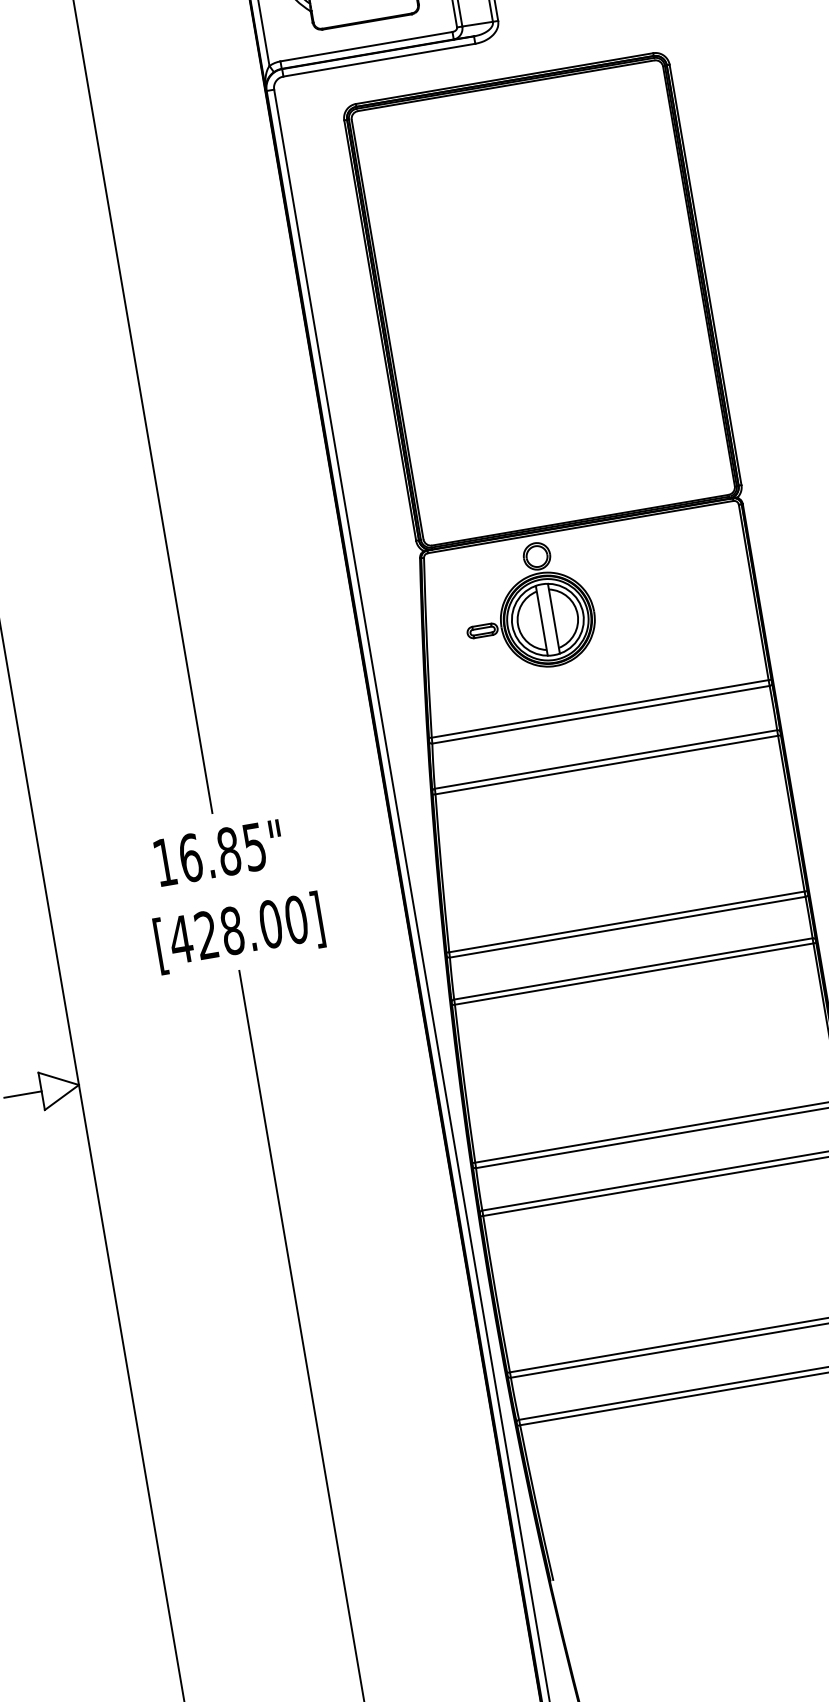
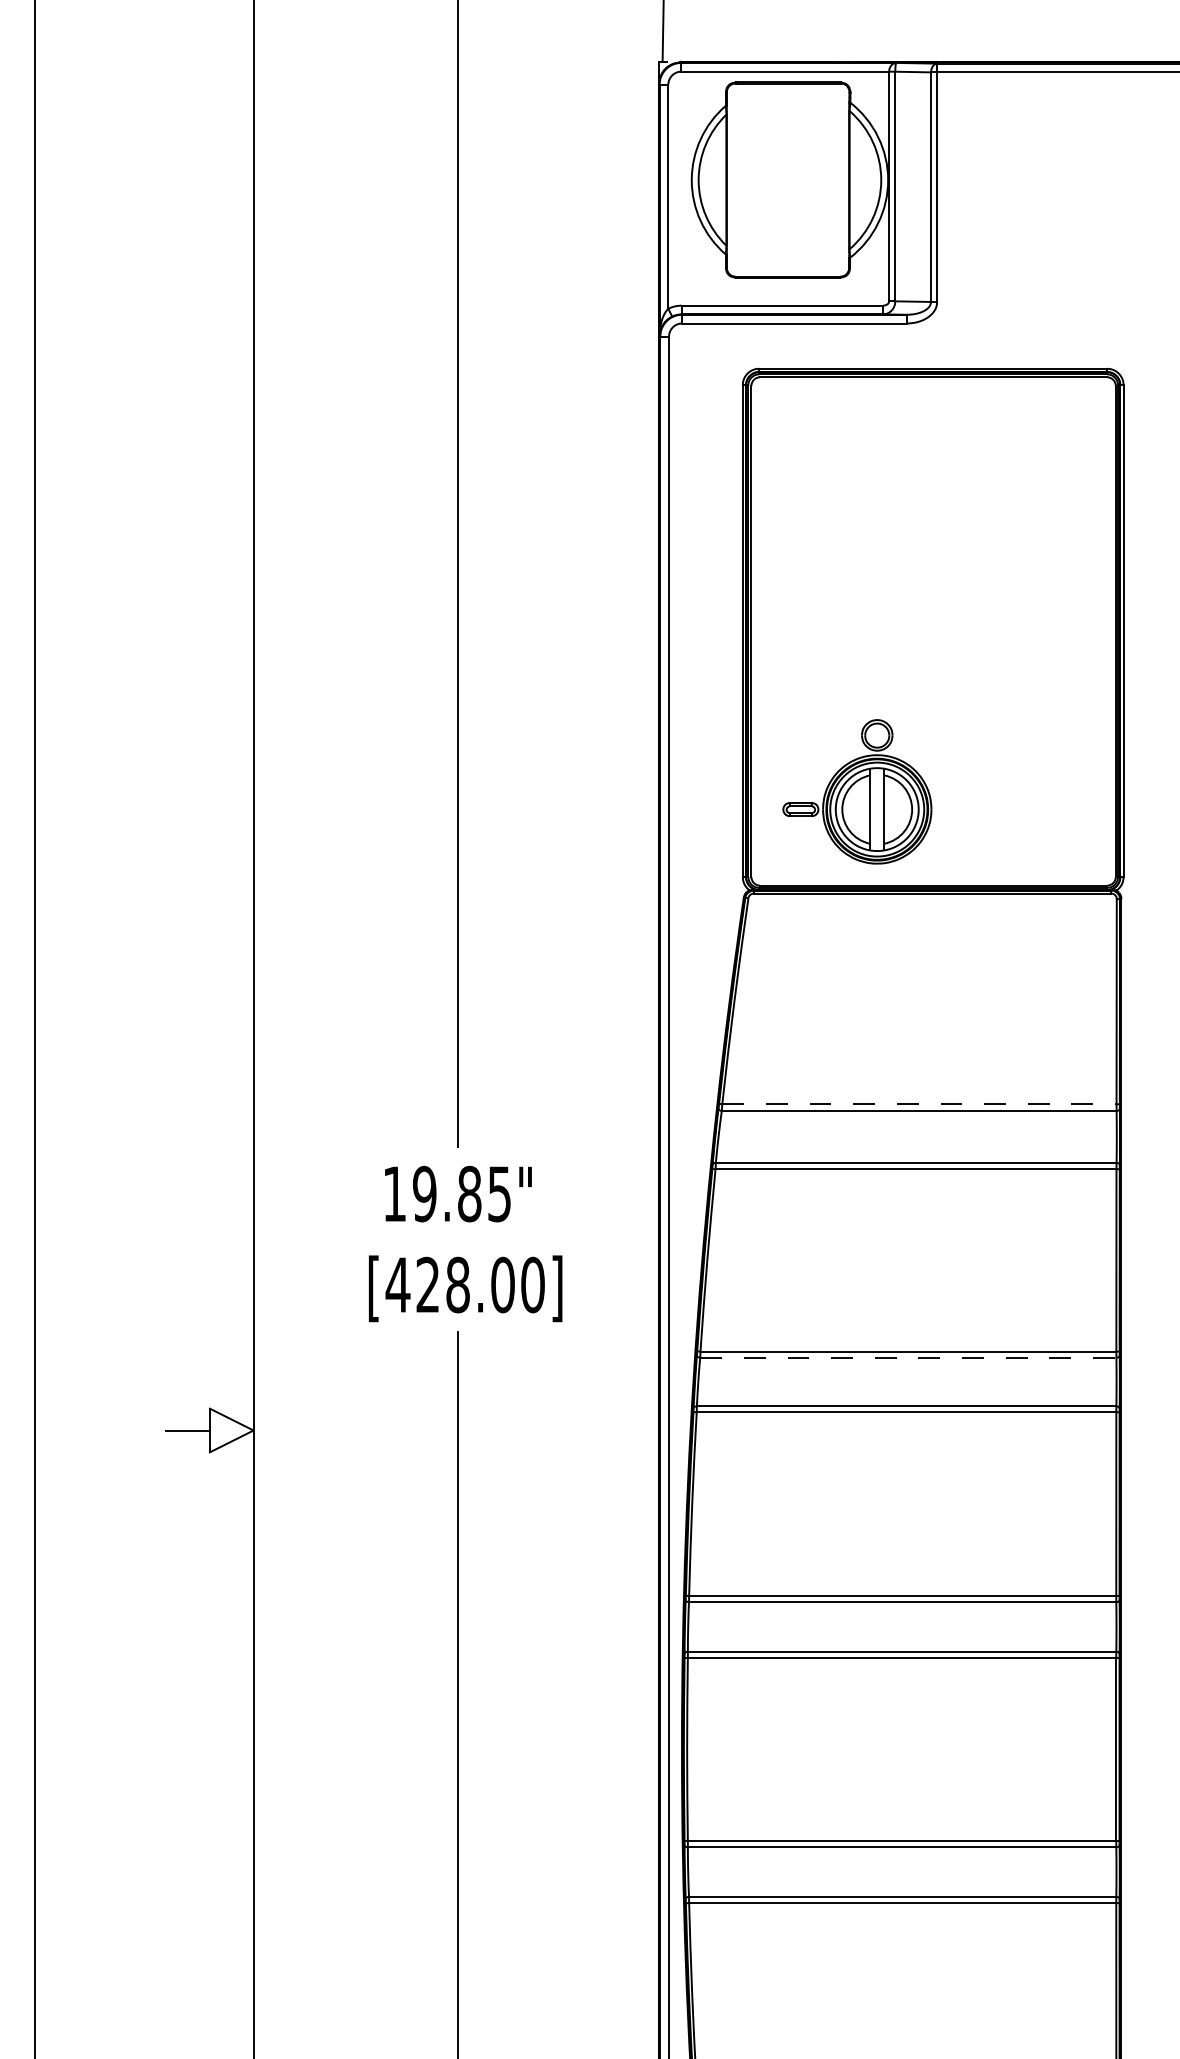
part: (528, 607) -> (857, 791), moved
line: (600, 709) -> (919, 1104), solid -> dashed
text: (190, 857) -> (424, 1193), 16.85" -> 19.85"
line: (627, 926) -> (908, 1357), solid -> dashed

